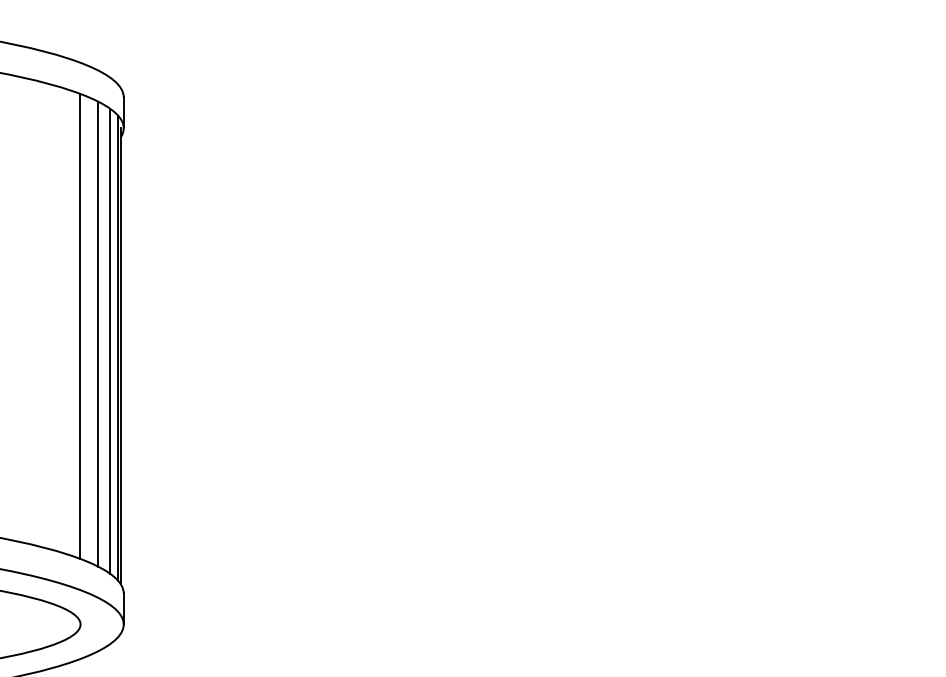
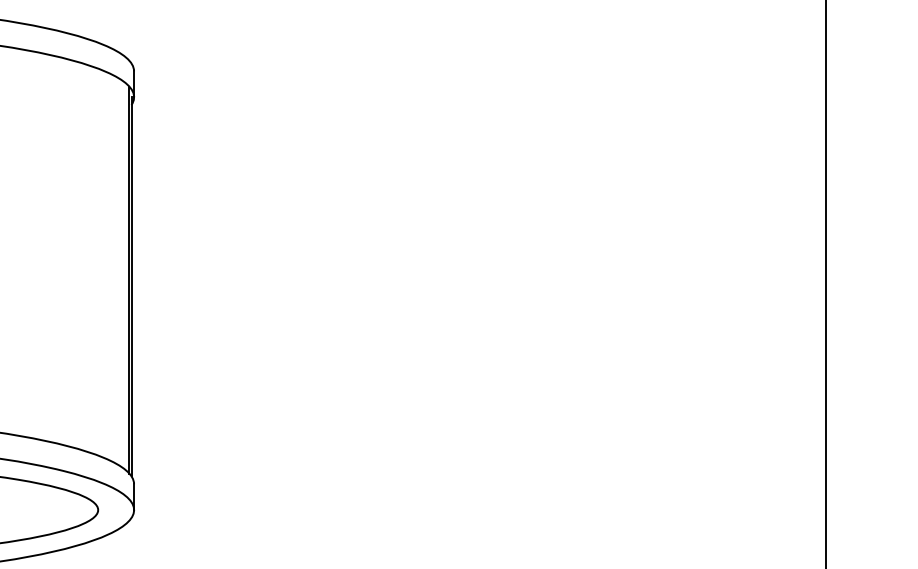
line: (80, 325) -> (98, 261), removed
line: (97, 332) -> (112, 267), removed
line: (110, 341) -> (123, 274), removed

